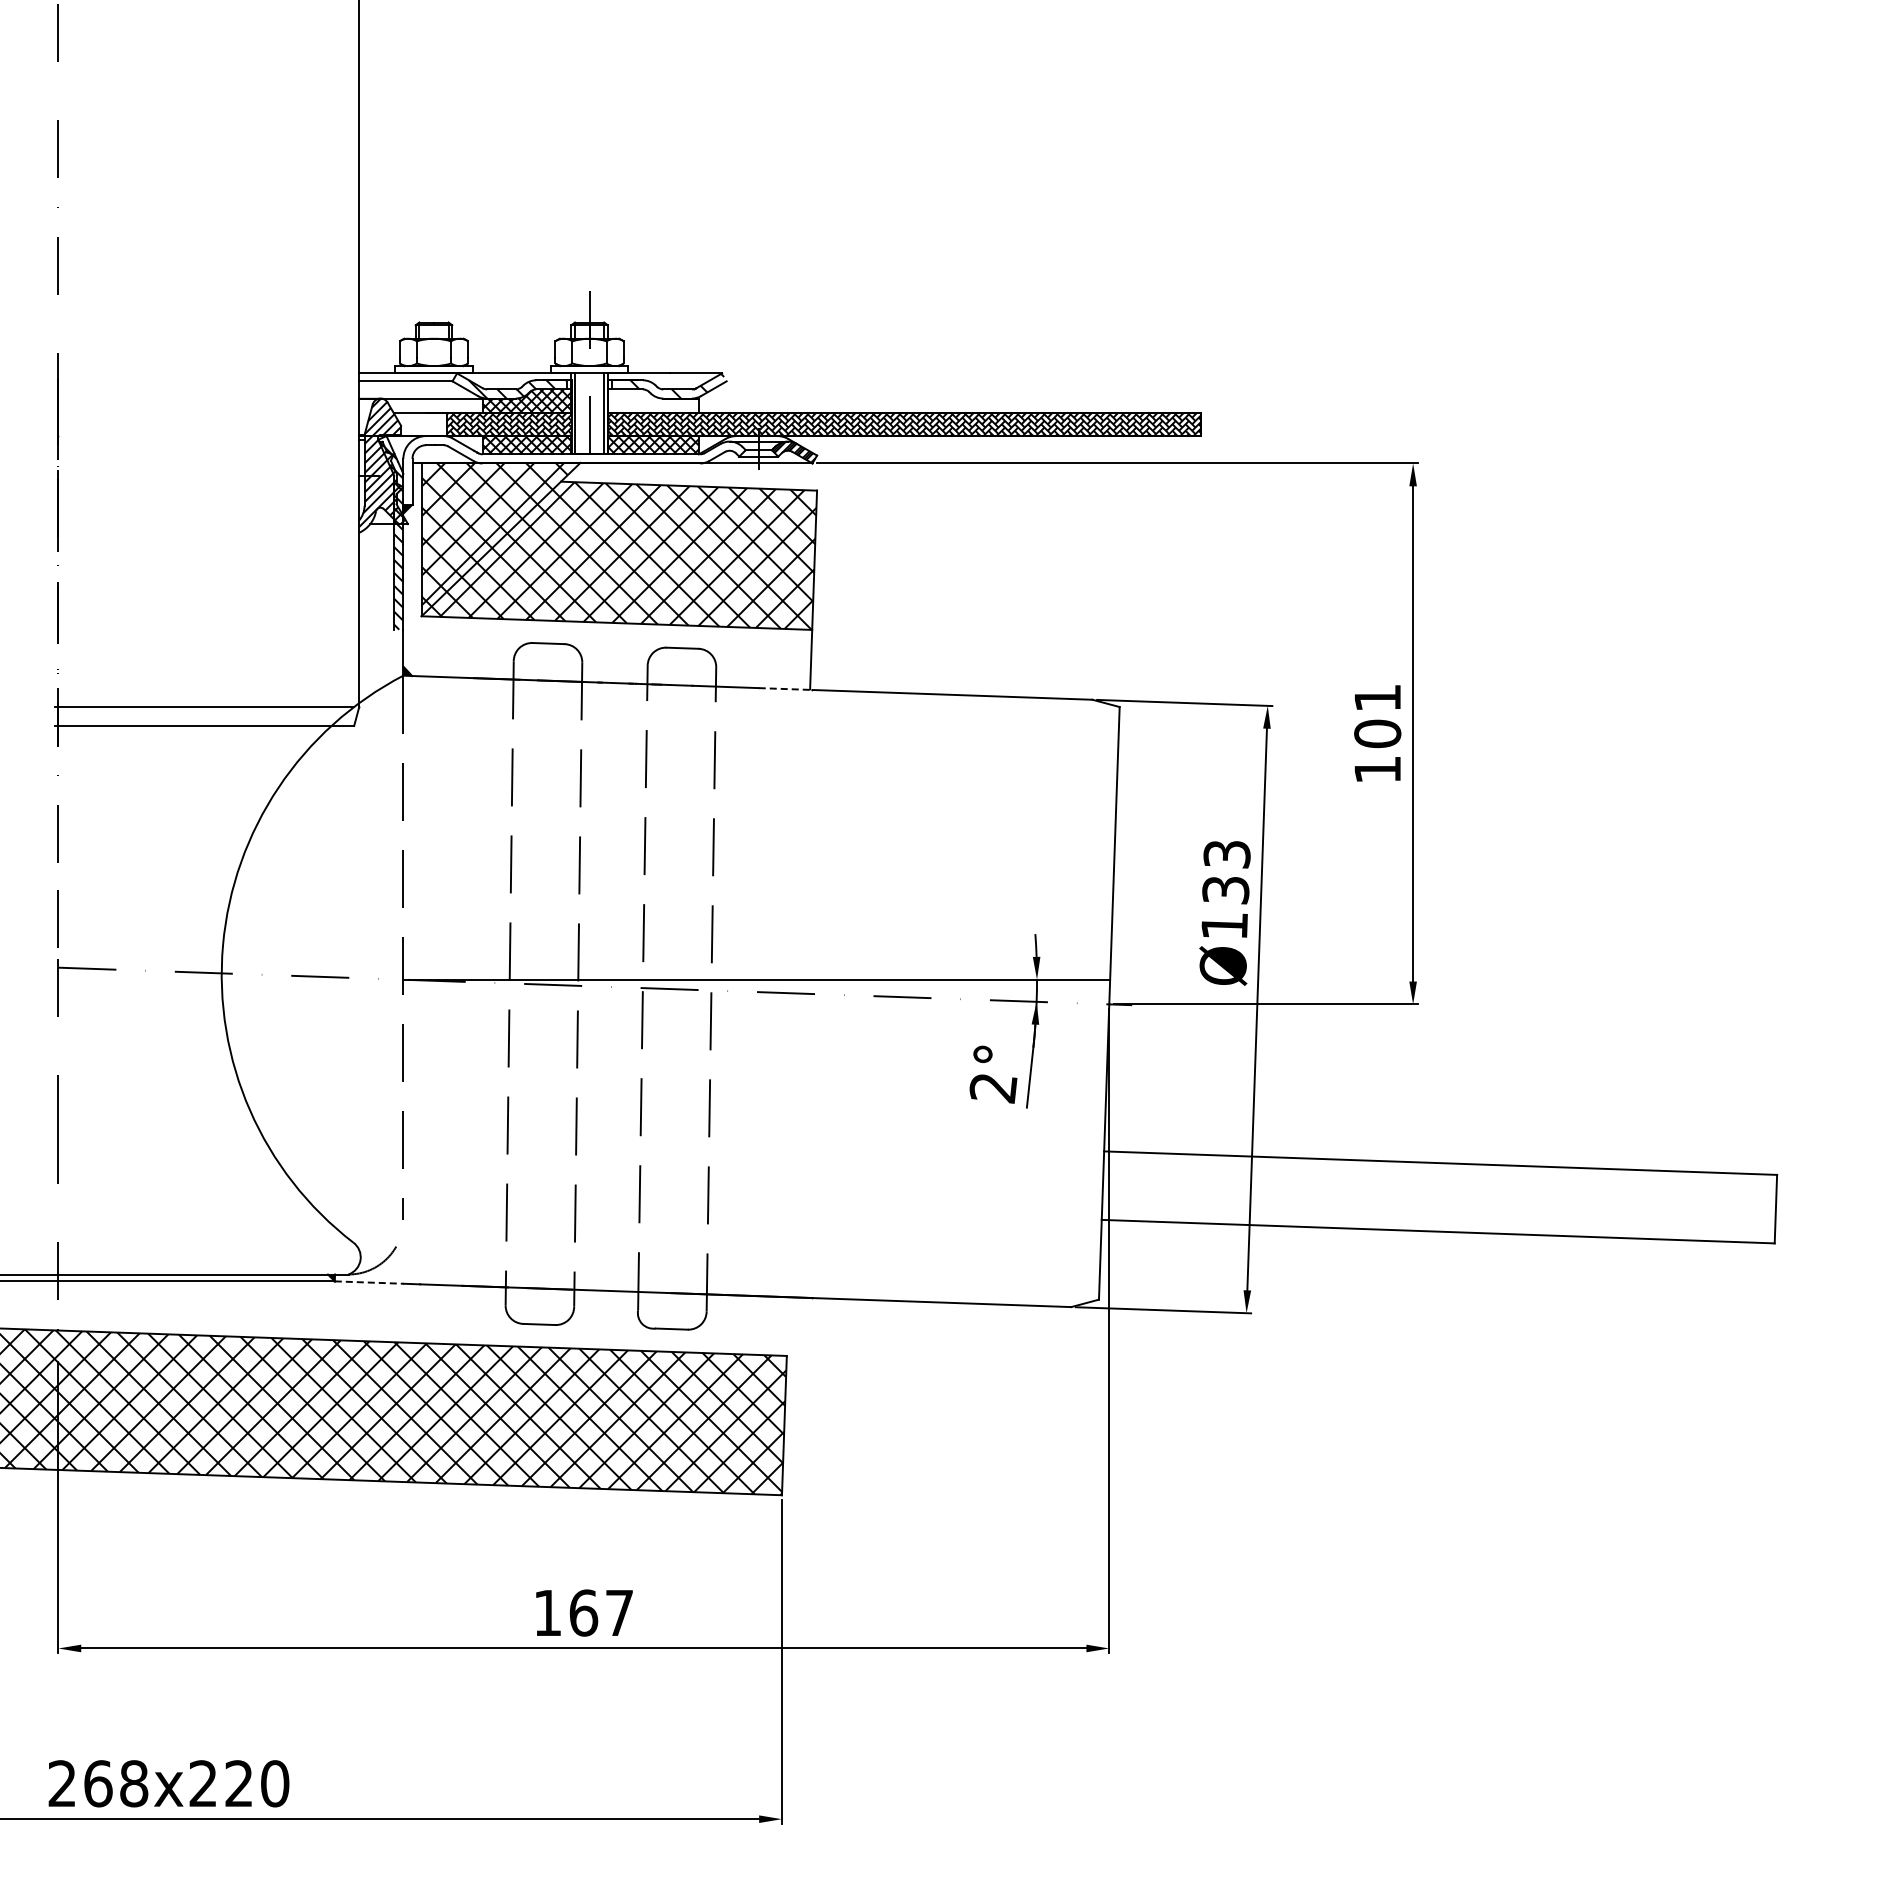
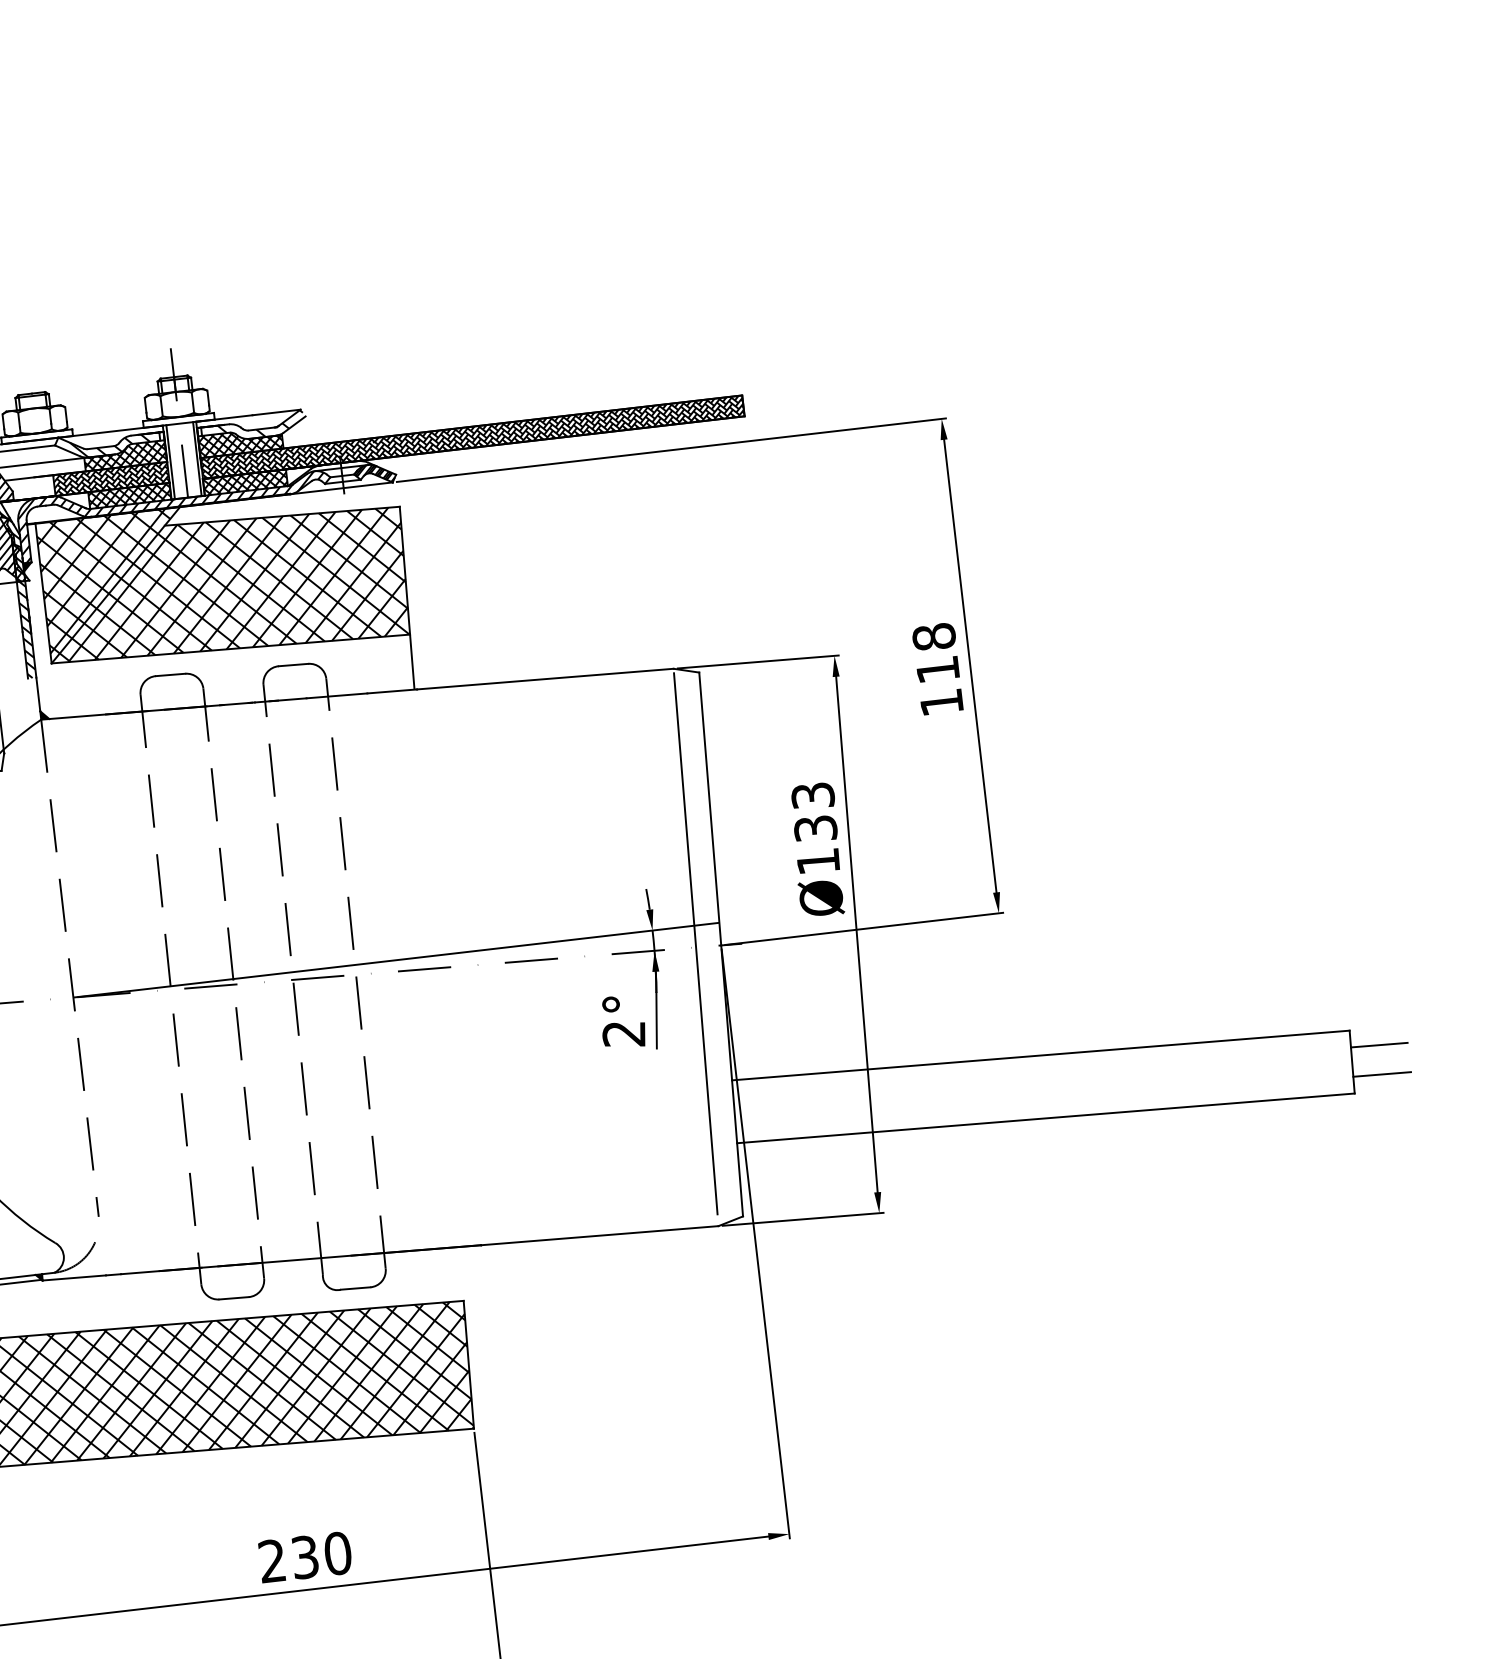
hatch: (653, 401) -> (240, 442), added
hatch: (571, 470) -> (173, 514), added
line: (785, 689) -> (391, 691), dashed -> solid
text: (1377, 716) -> (935, 653), 101 -> 118
line: (1081, 999) -> (695, 943), added
line: (1807, 1194) -> (1379, 1045), added
line: (1806, 1226) -> (1381, 1074), added
line: (369, 1282) -> (74, 1277), dashed -> solid
text: (583, 1612) -> (304, 1556), 167 -> 230

